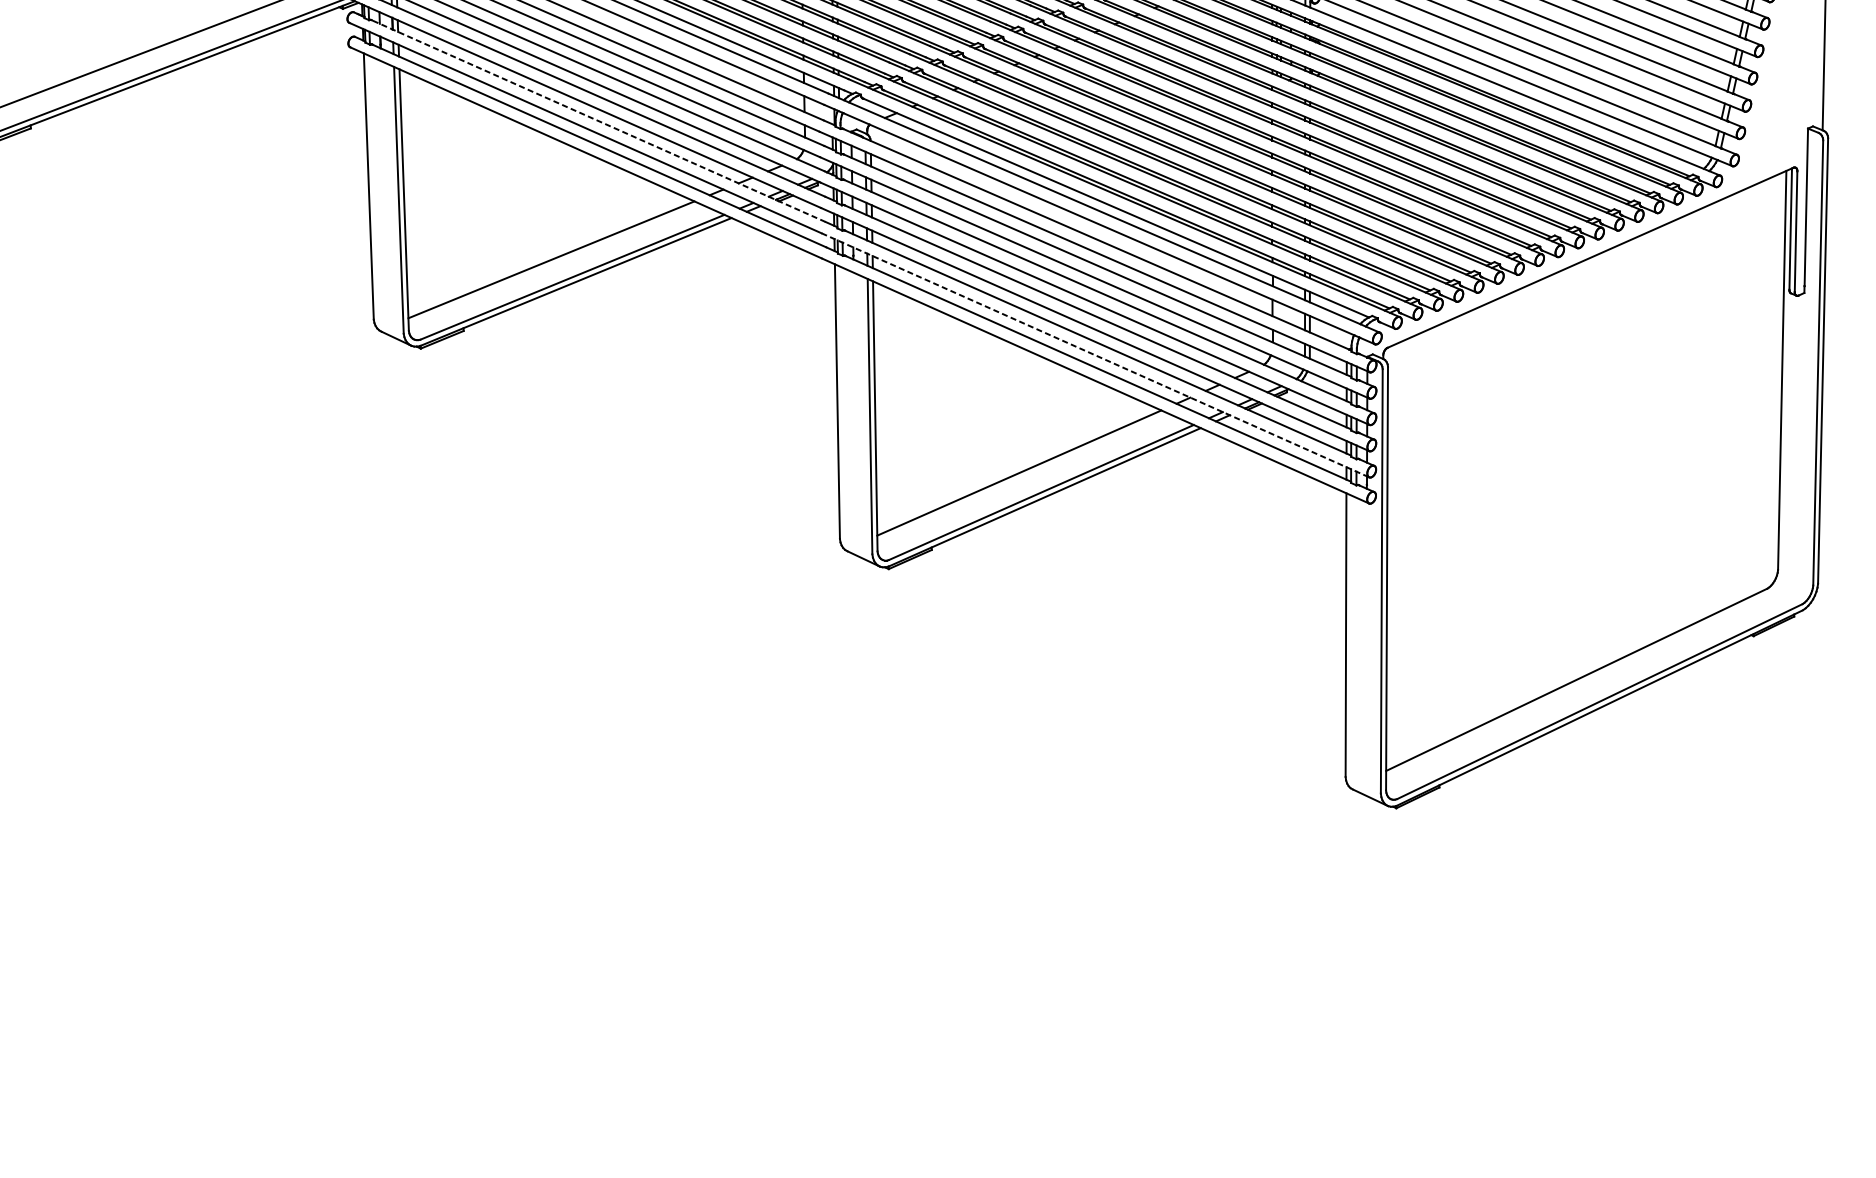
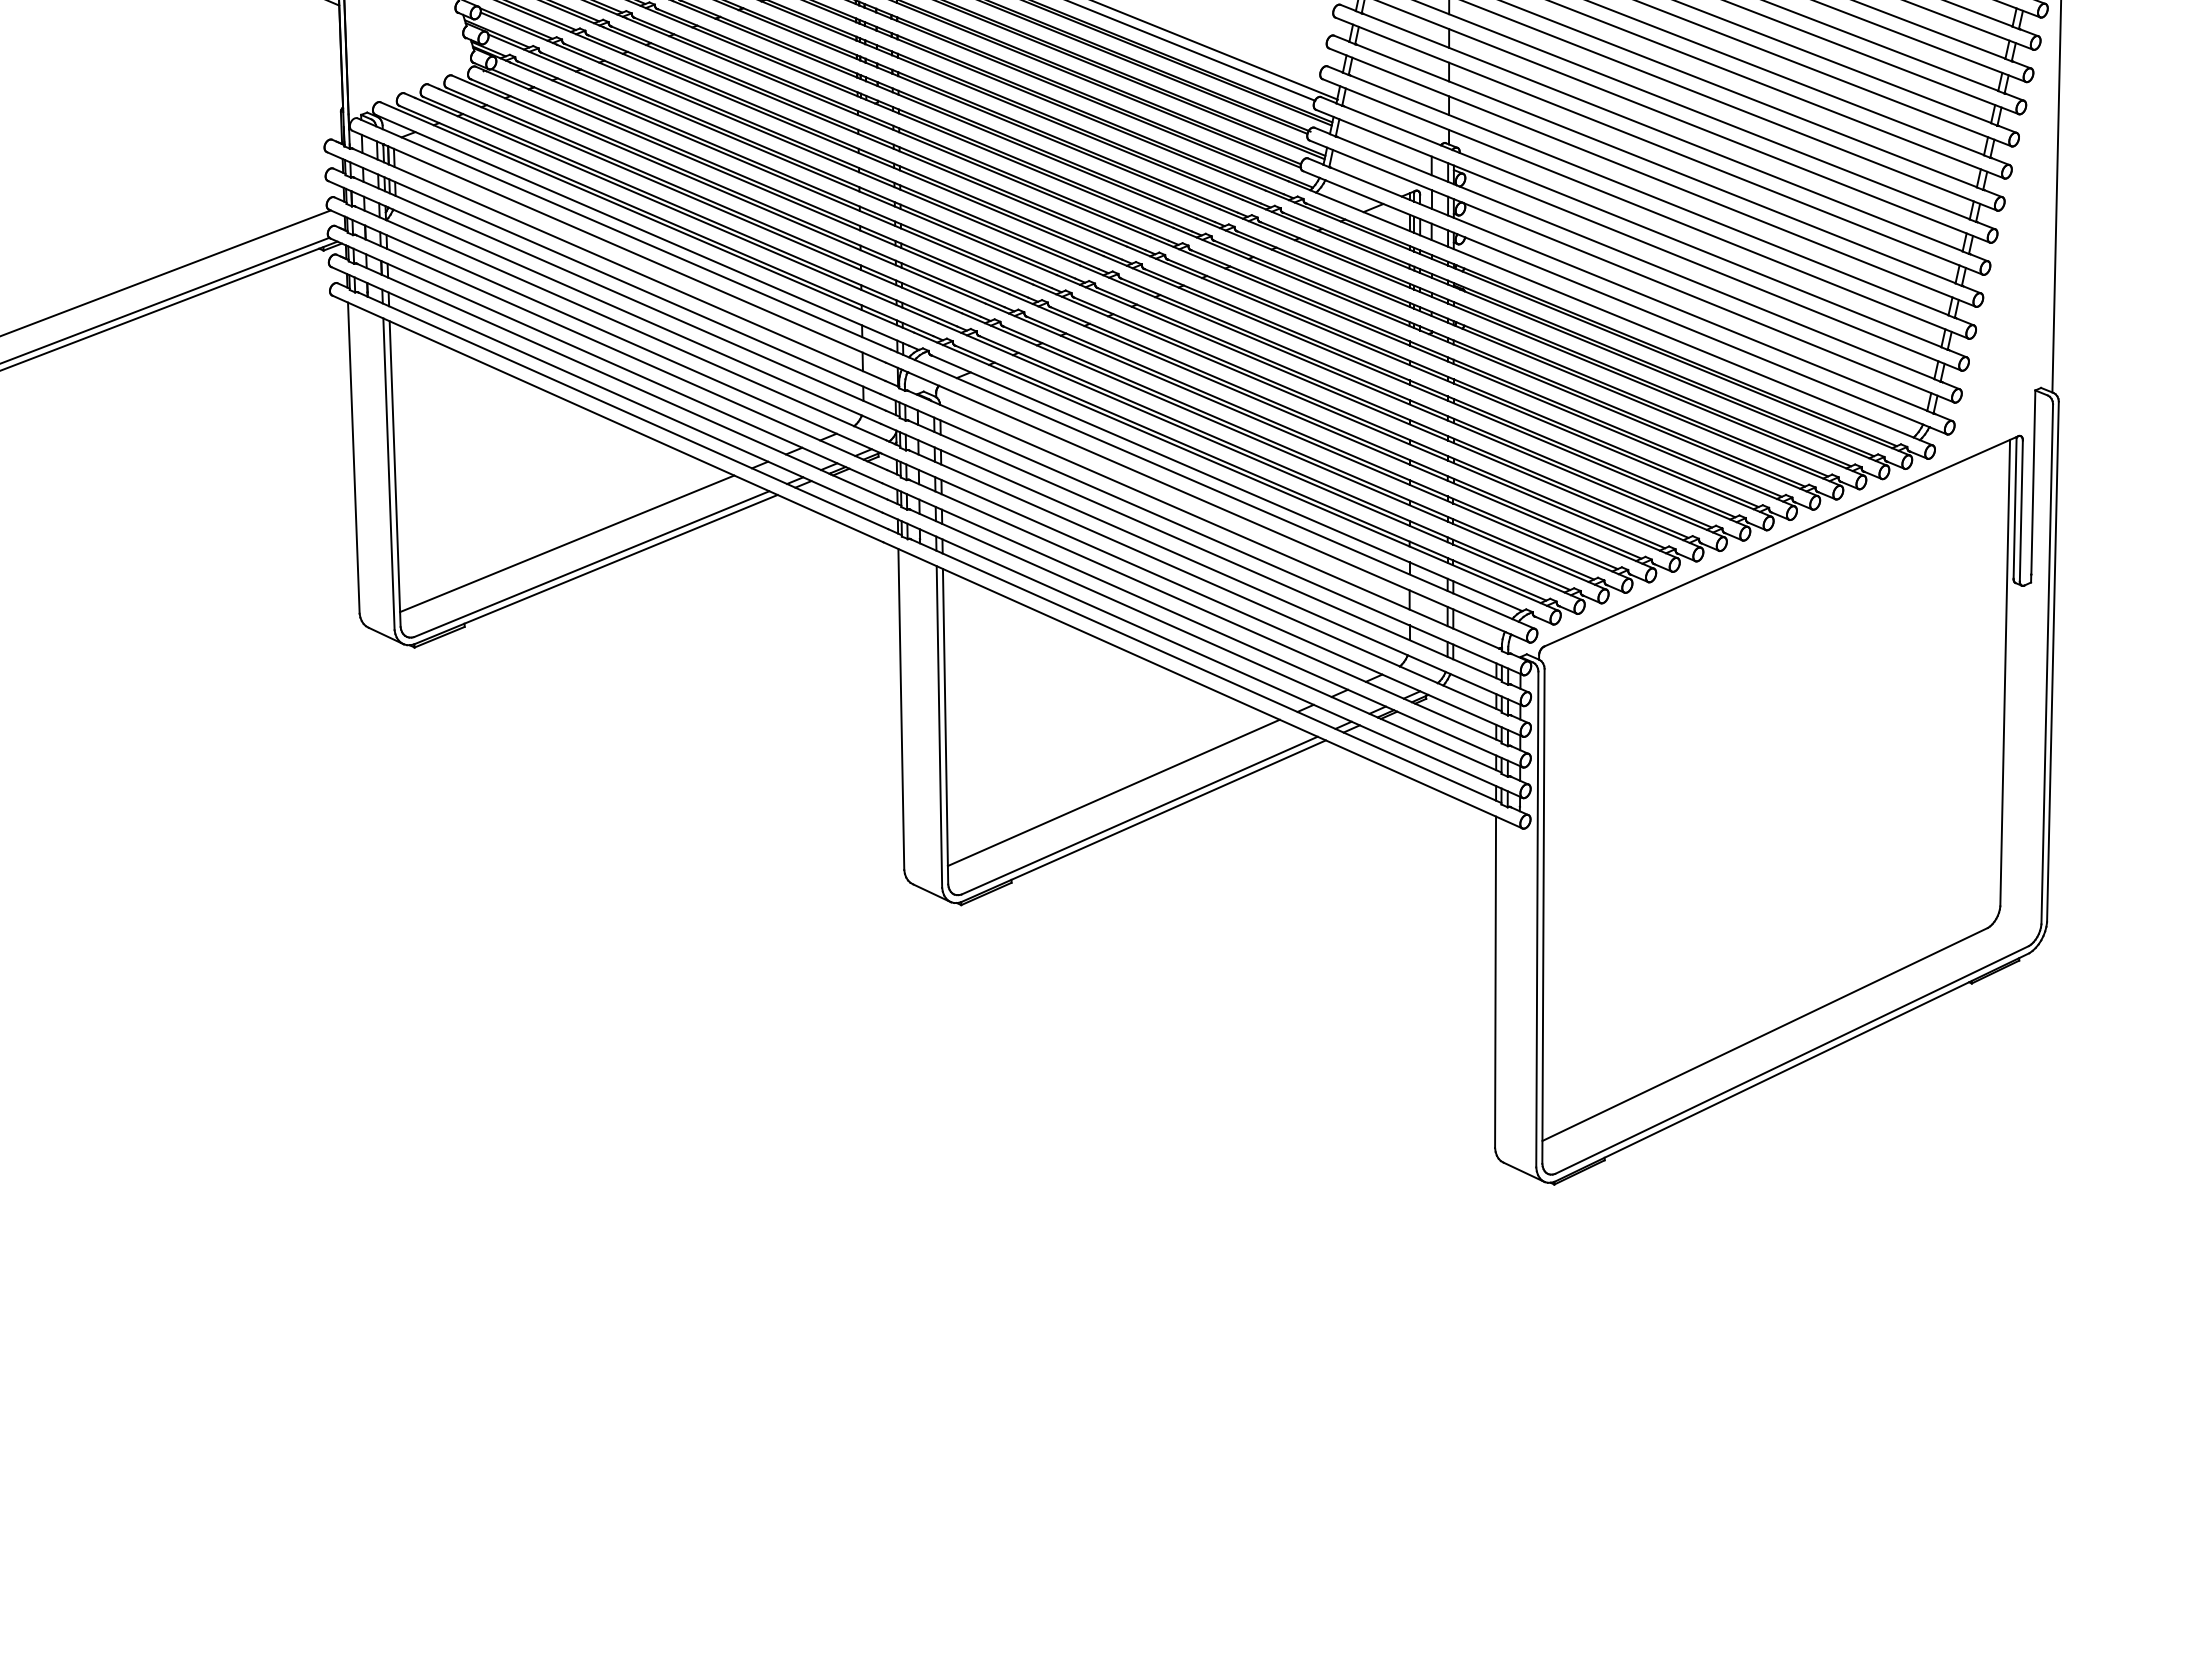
line: (598, 120) -> (622, 381), dashed -> solid
line: (1096, 355) -> (1203, 655), dashed -> solid

